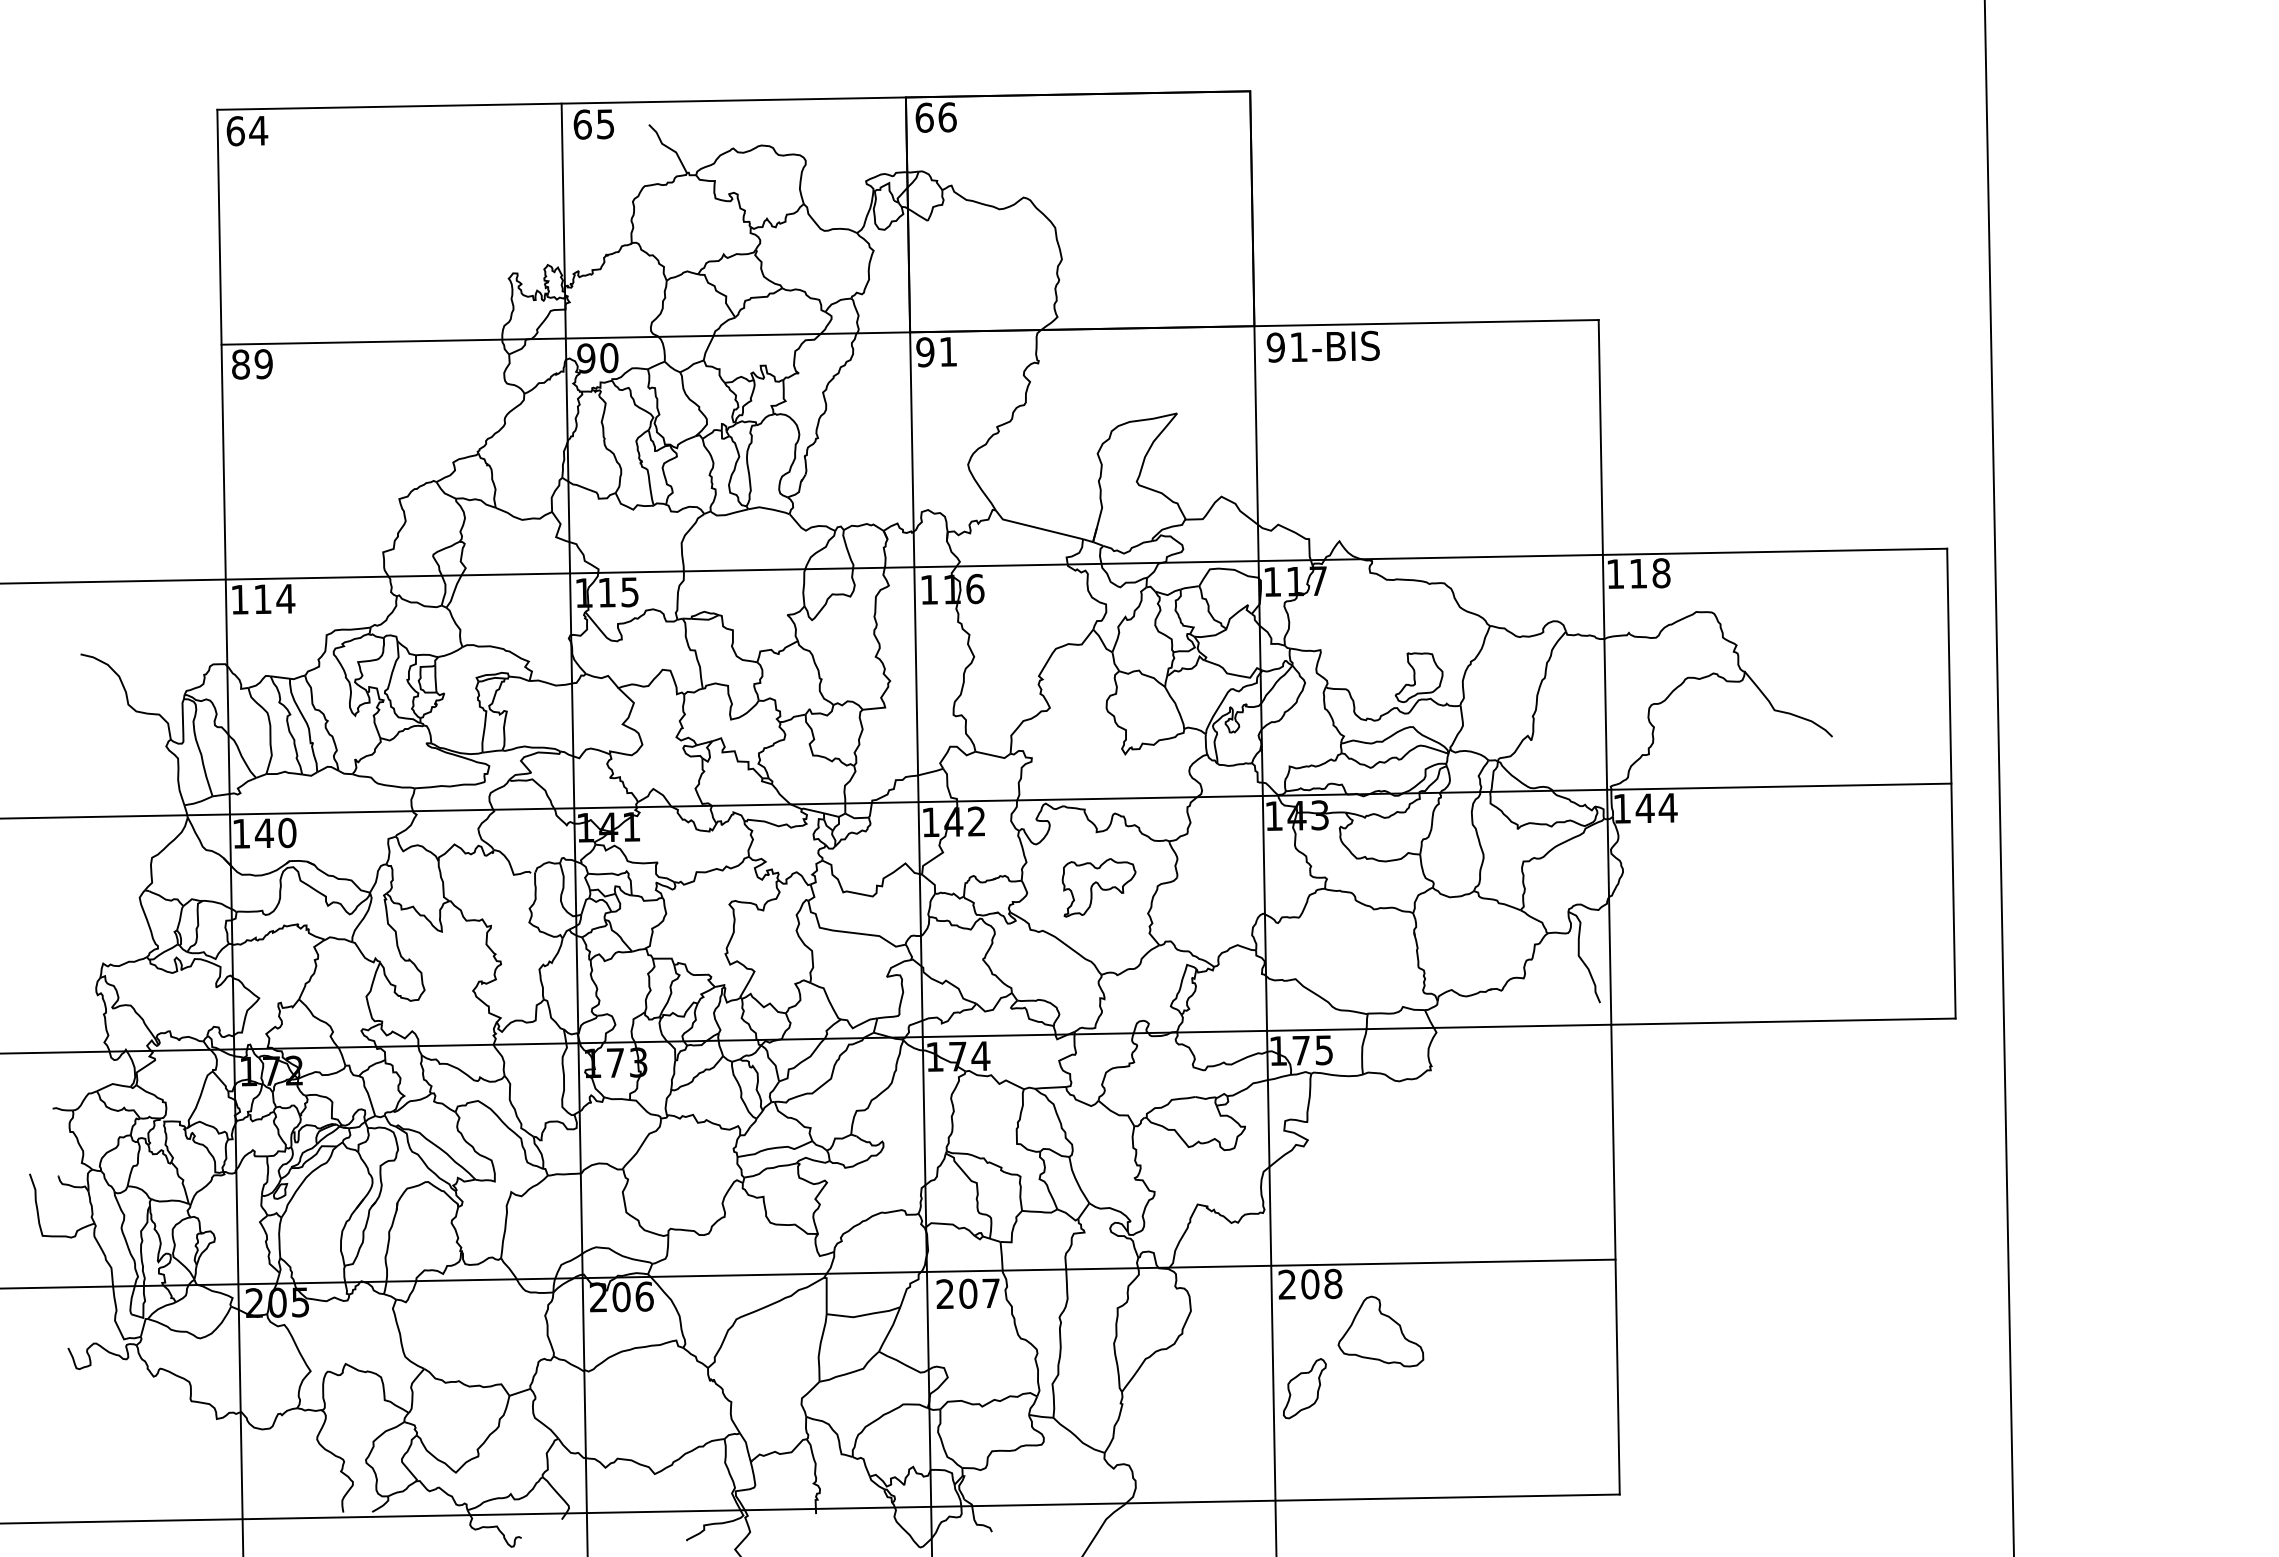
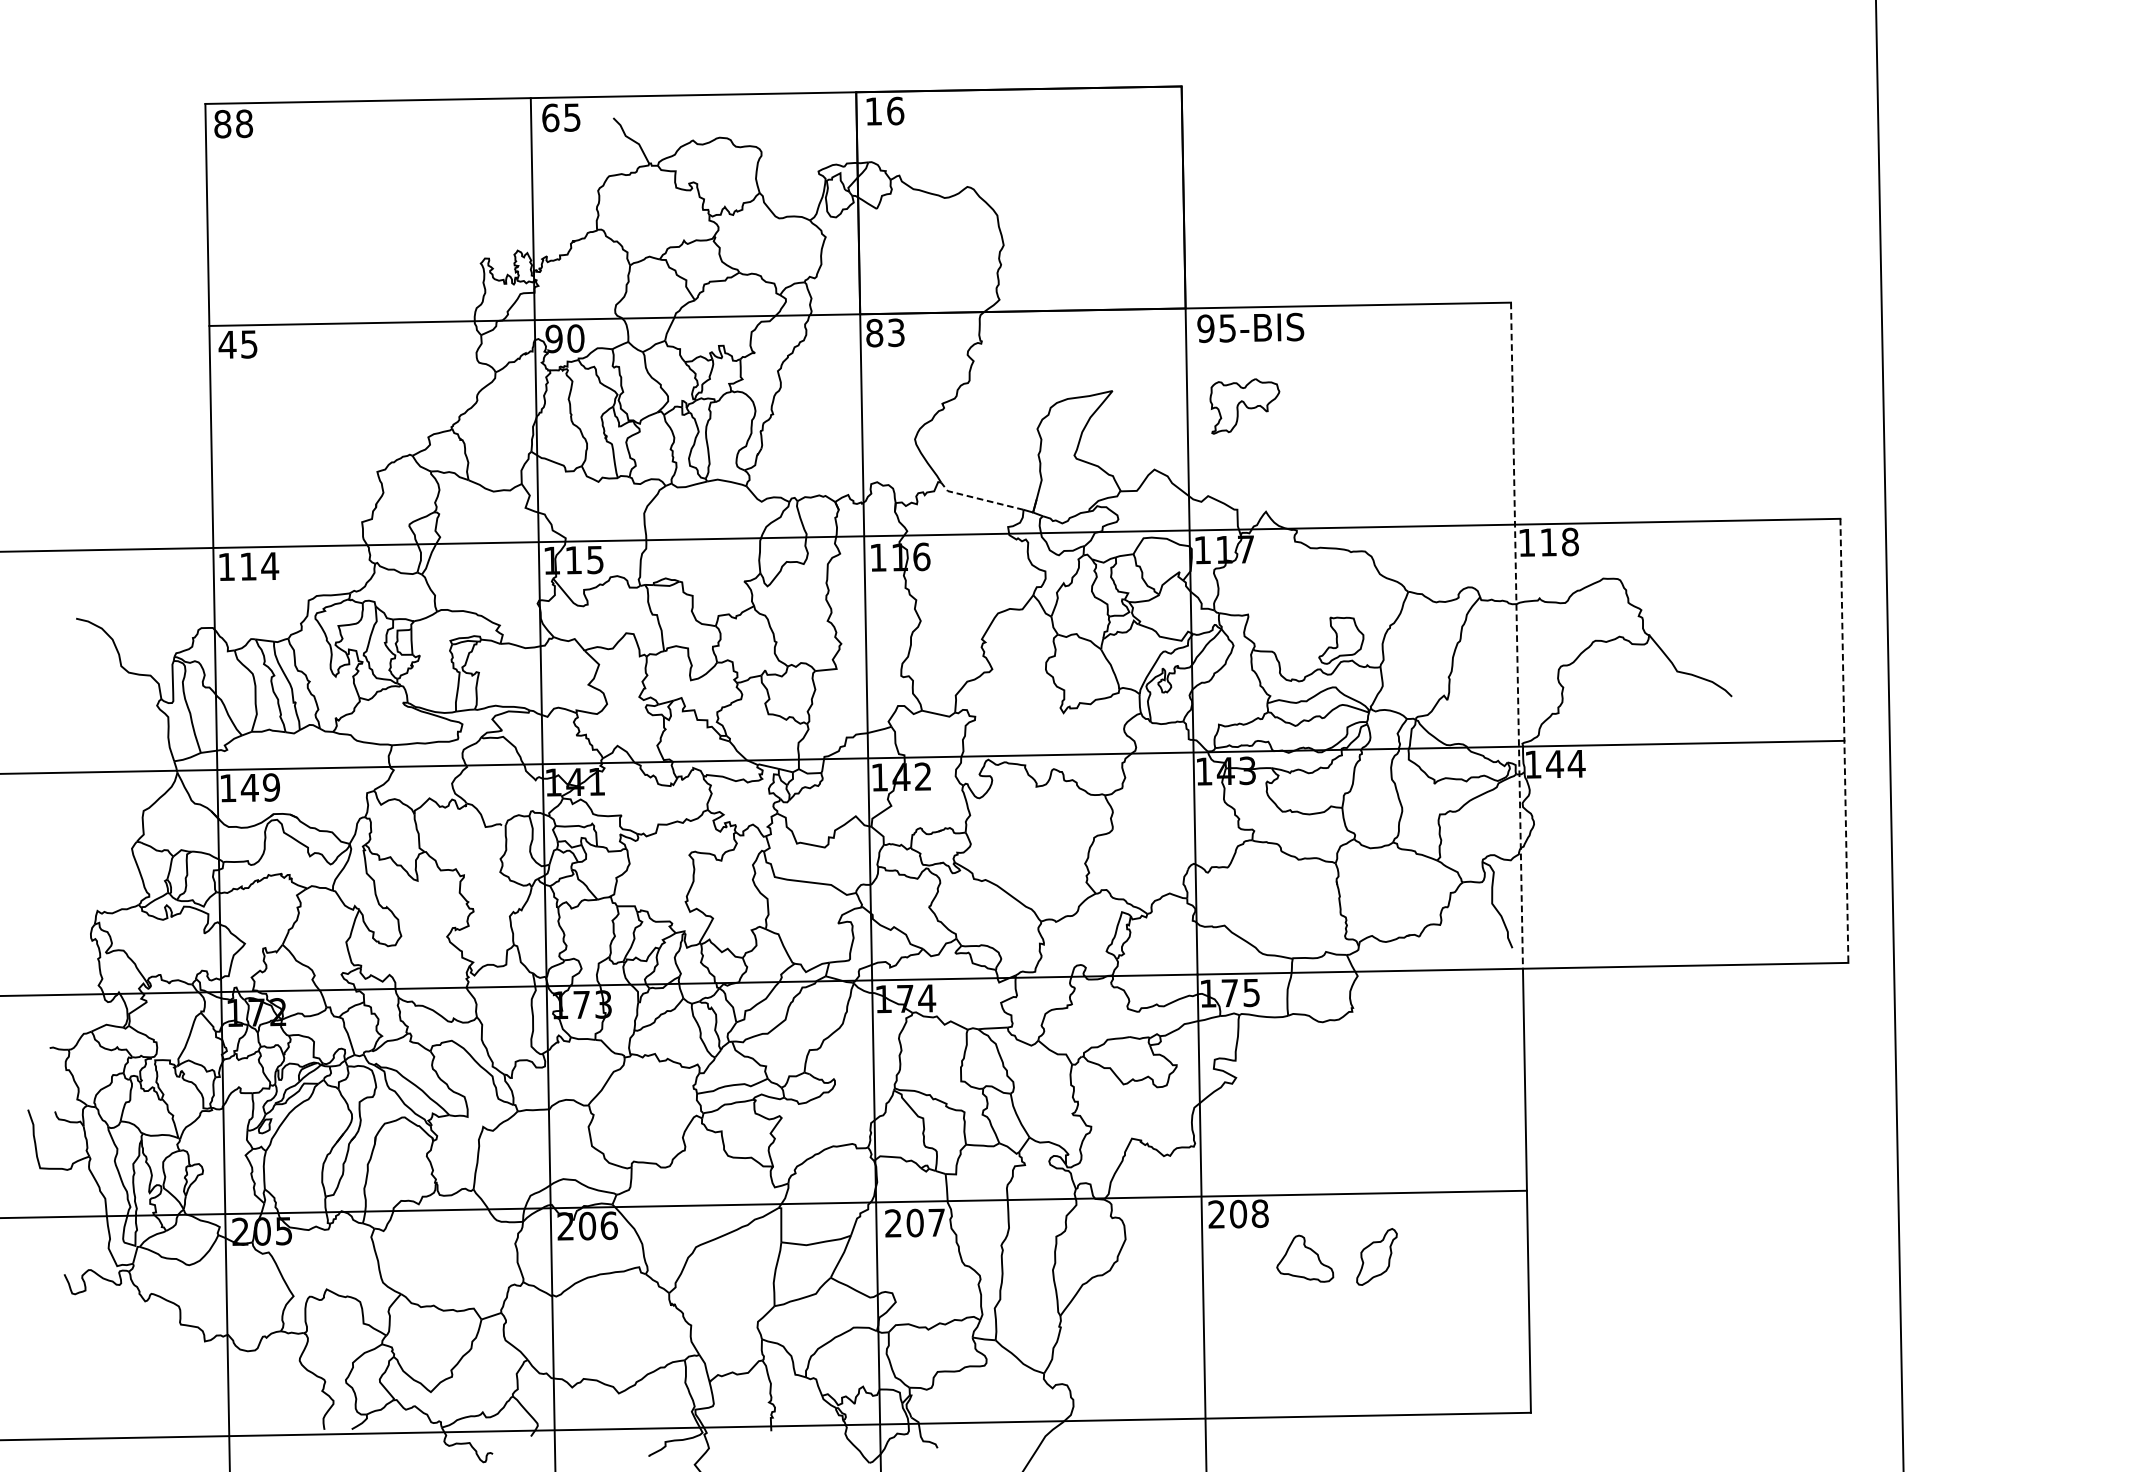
text: (924, 117) -> (873, 111), 66 -> 16
text: (247, 130) -> (233, 123), 64 -> 88
text: (1298, 347) -> (1227, 328), 91-BIS -> 95-BIS
text: (936, 351) -> (885, 332), 91 -> 83
text: (251, 364) -> (237, 344), 89 -> 45
line: (1036, 527) -> (979, 498), solid -> dashed
line: (1605, 672) -> (1517, 635), solid -> dashed
line: (1951, 783) -> (1844, 740), solid -> dashed
text: (287, 833) -> (271, 787), 140 -> 149
part: (1098, 887) -> (1244, 406), moved
part: (1380, 1331) -> (1304, 1258), size x0.7
part: (1304, 1388) -> (1376, 1256), moved

